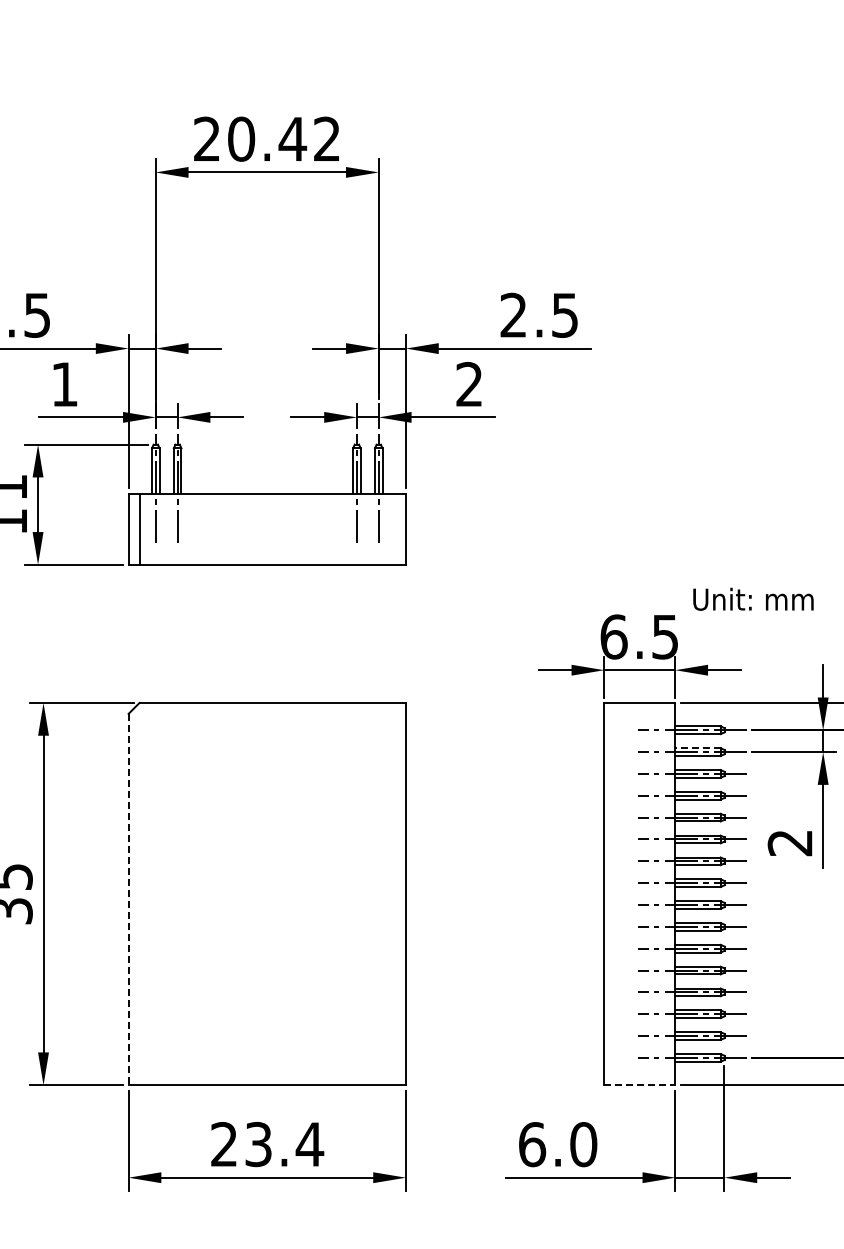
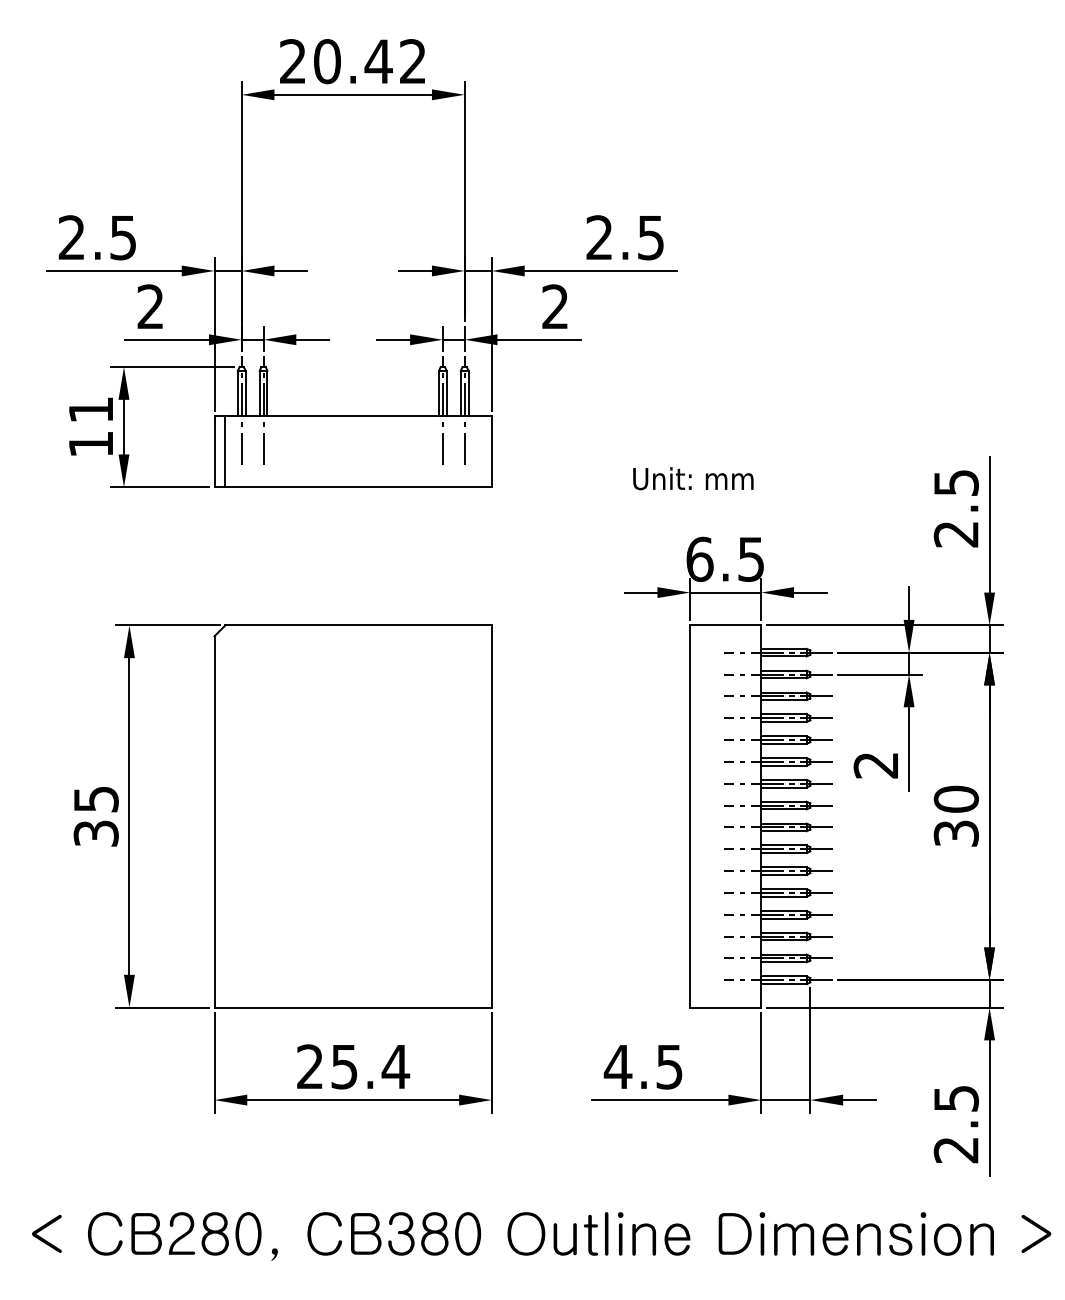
text: (63, 384) -> (149, 306), 1 -> 2
text: (753, 599) -> (693, 478), moved
line: (697, 748) -> (783, 670), dashed -> solid
line: (128, 899) -> (214, 821), dashed -> solid
line: (640, 1085) -> (726, 1007), dashed -> solid
text: (258, 1144) -> (344, 1066), 23.4 -> 25.4
text: (557, 1144) -> (643, 1066), 6.0 -> 4.5

